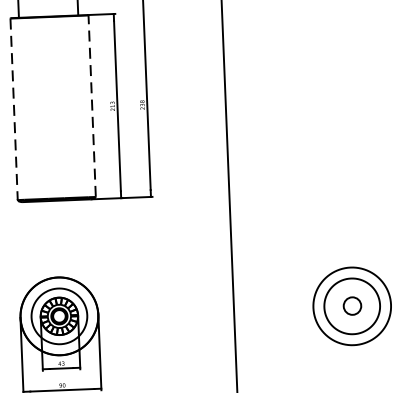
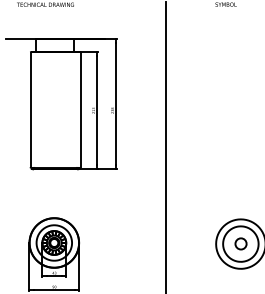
line: (92, 106) -> (80, 110), dashed -> solid
line: (13, 109) -> (30, 110), dashed -> solid

